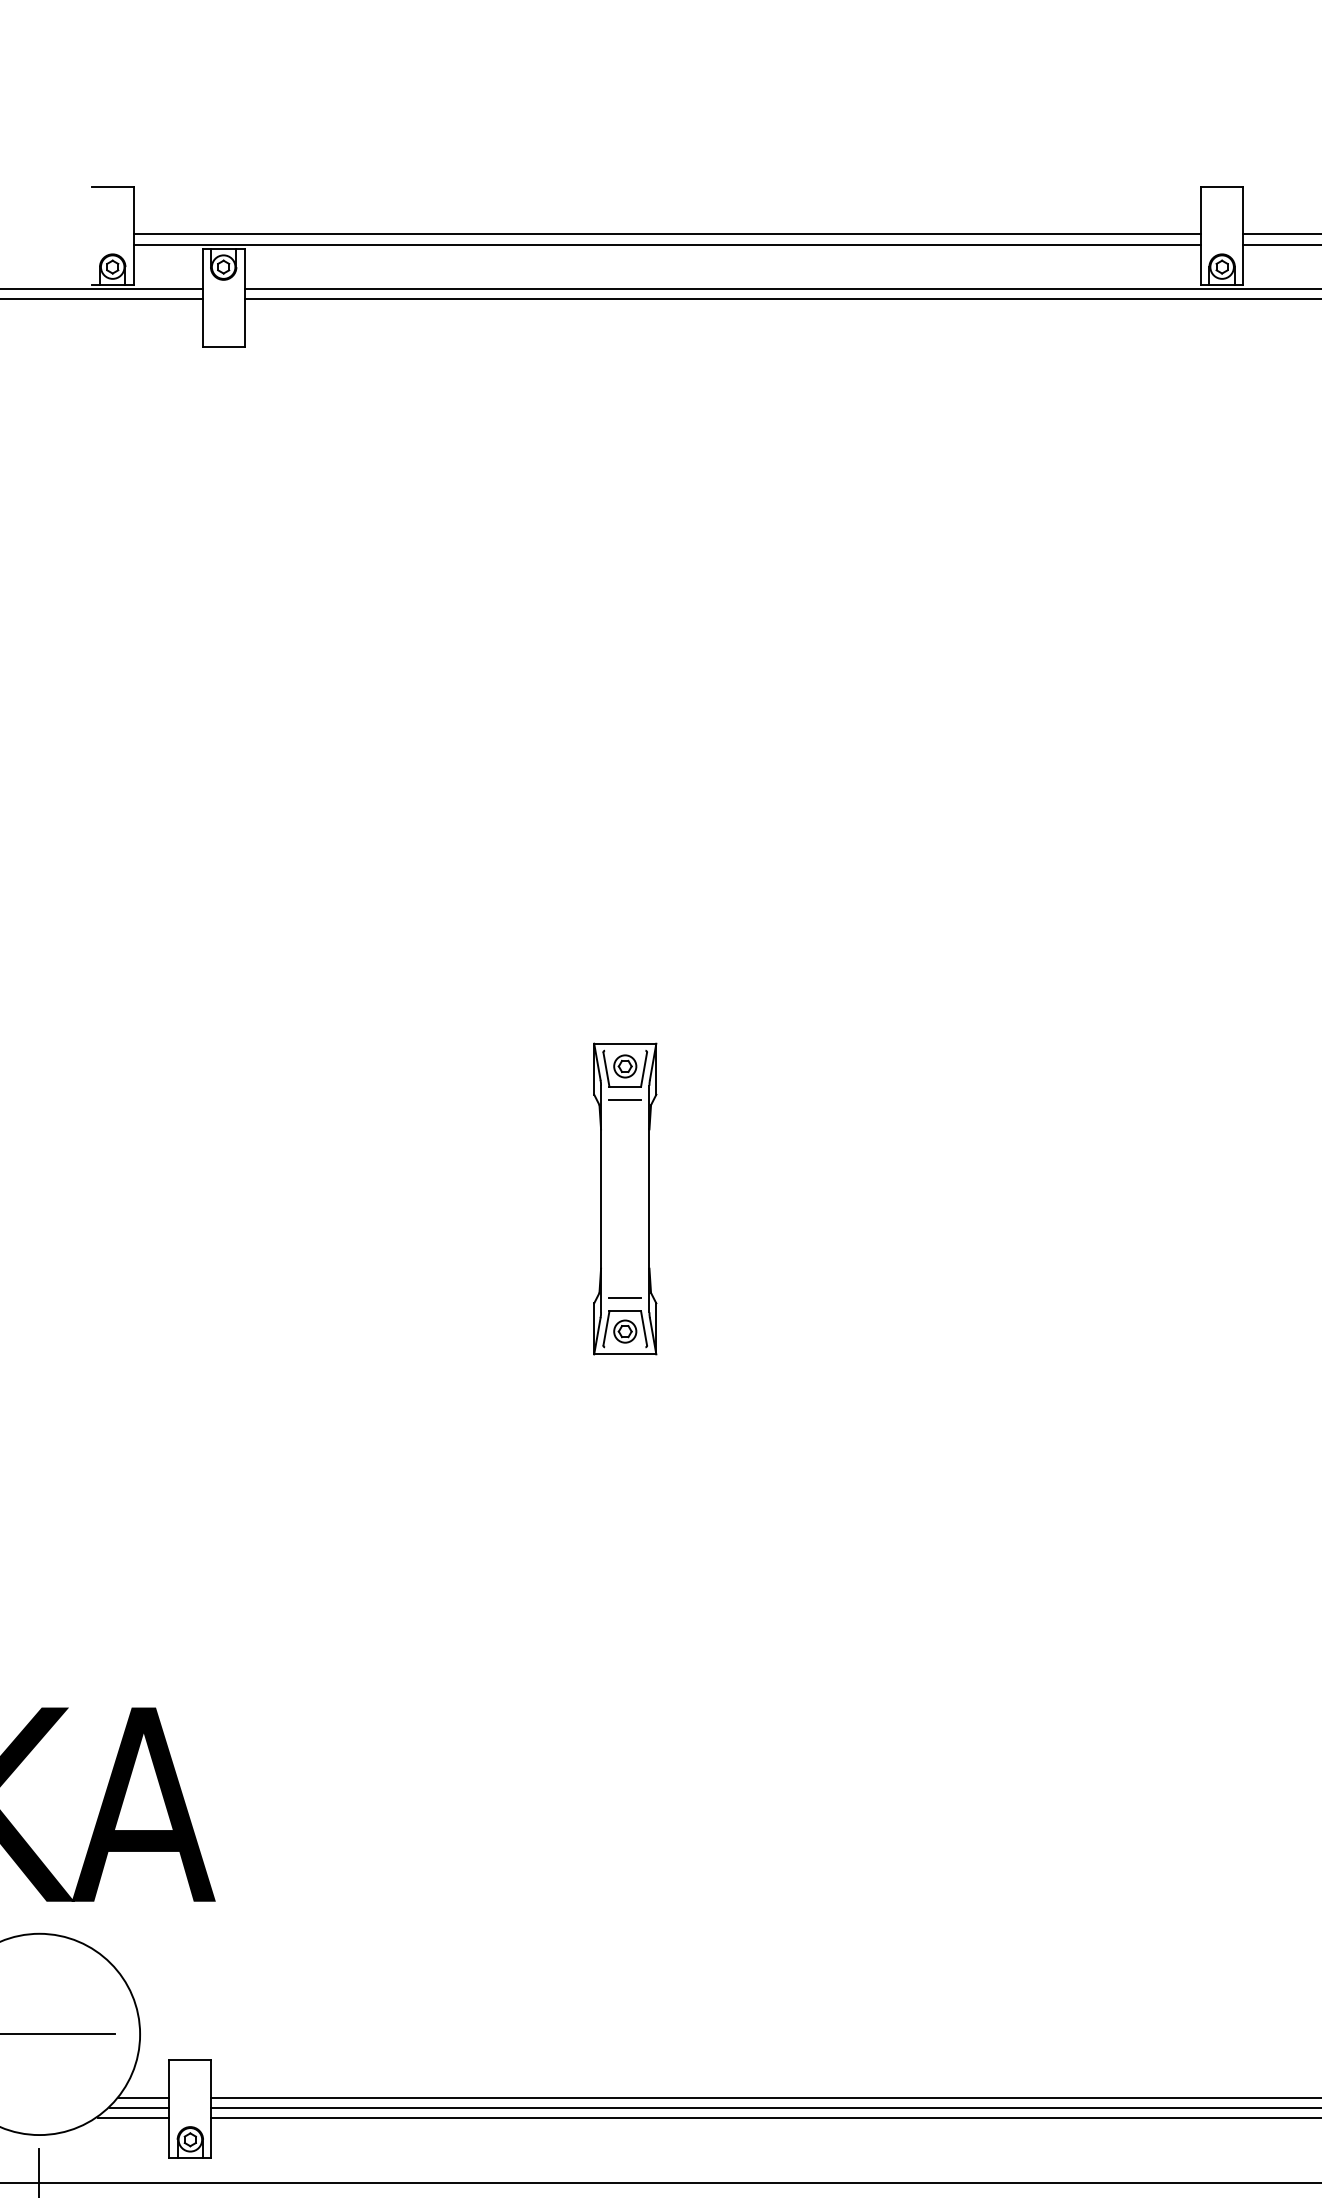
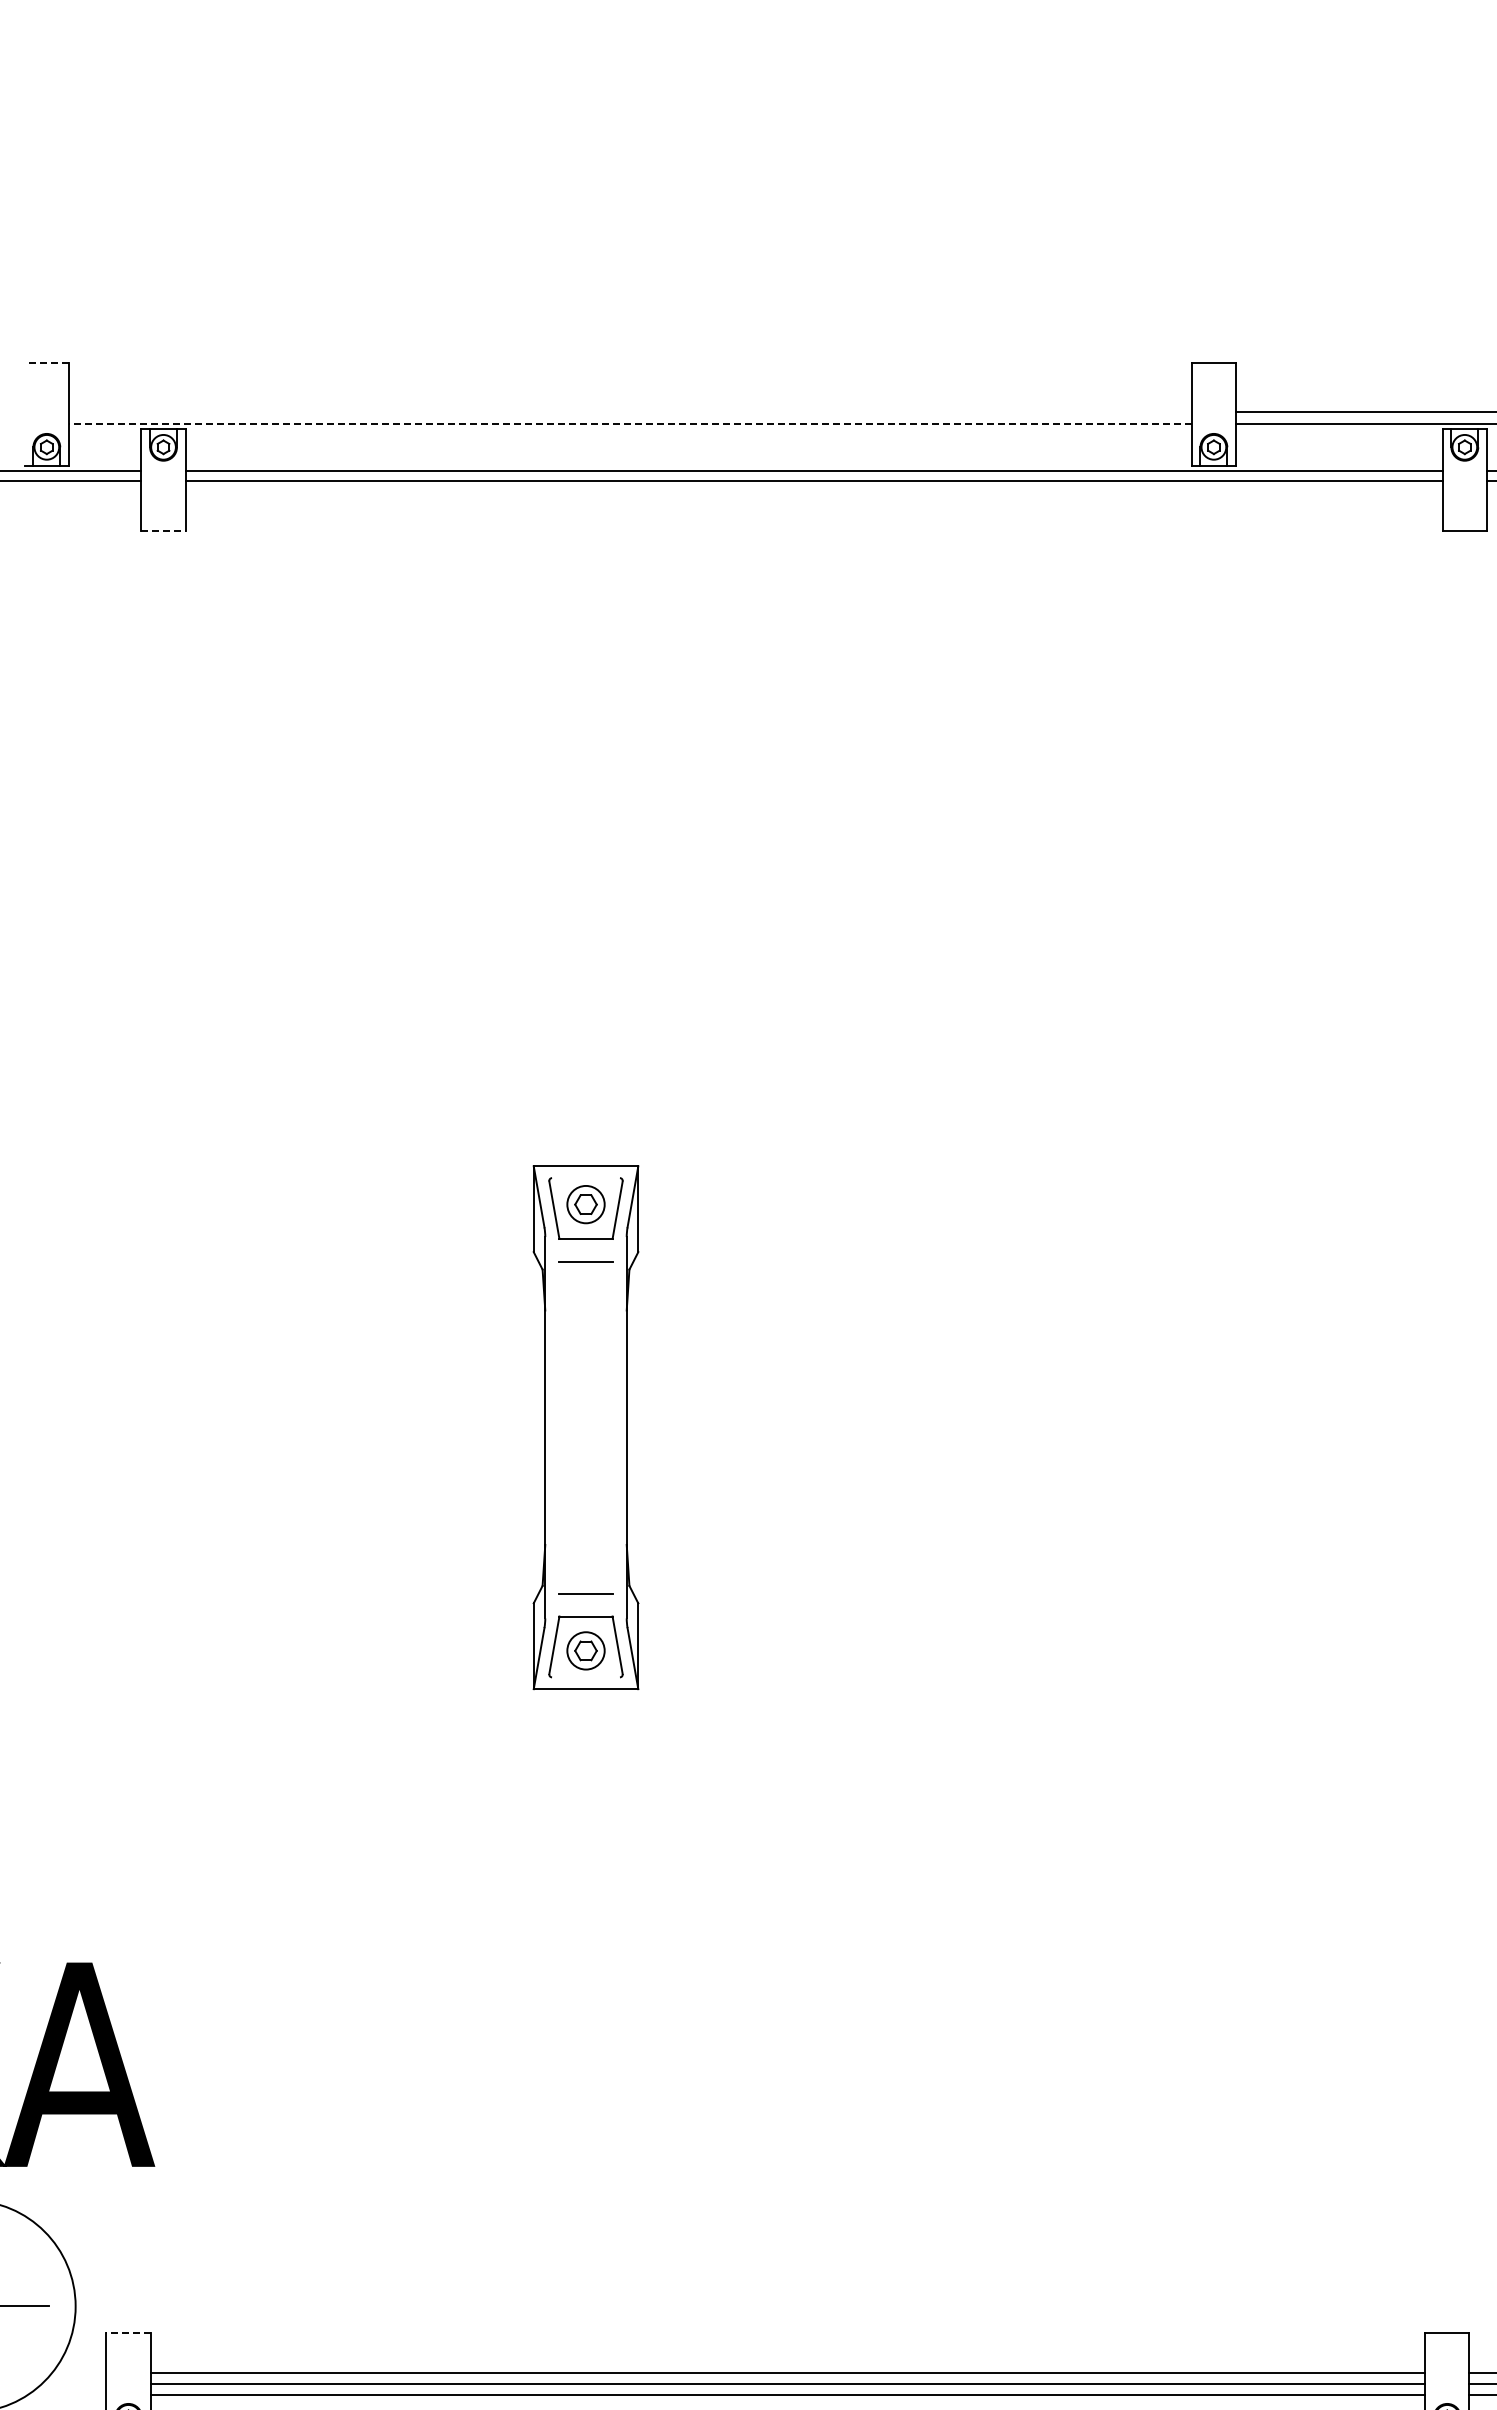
line: (112, 187) -> (46, 363), solid -> dashed
line: (667, 234) -> (630, 412), removed
line: (666, 244) -> (629, 423), solid -> dashed
line: (224, 347) -> (164, 531), solid -> dashed
part: (624, 1198) -> (585, 1427), size x1.6
line: (190, 2060) -> (128, 2333), solid -> dashed
line: (143, 2097) -> (79, 2372), removed
line: (139, 2108) -> (74, 2384), removed
line: (133, 2118) -> (68, 2394), removed

